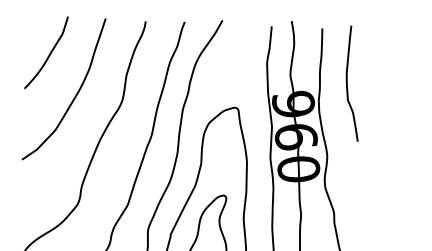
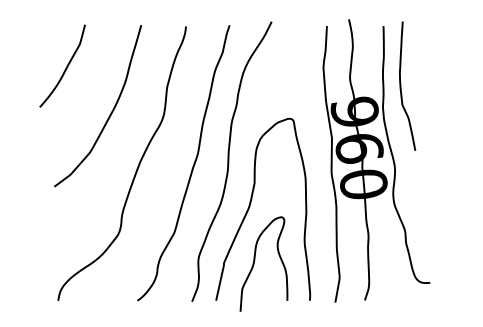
curve: (48, 54) -> (65, 67), moved
curve: (347, 82) -> (401, 85), moved

